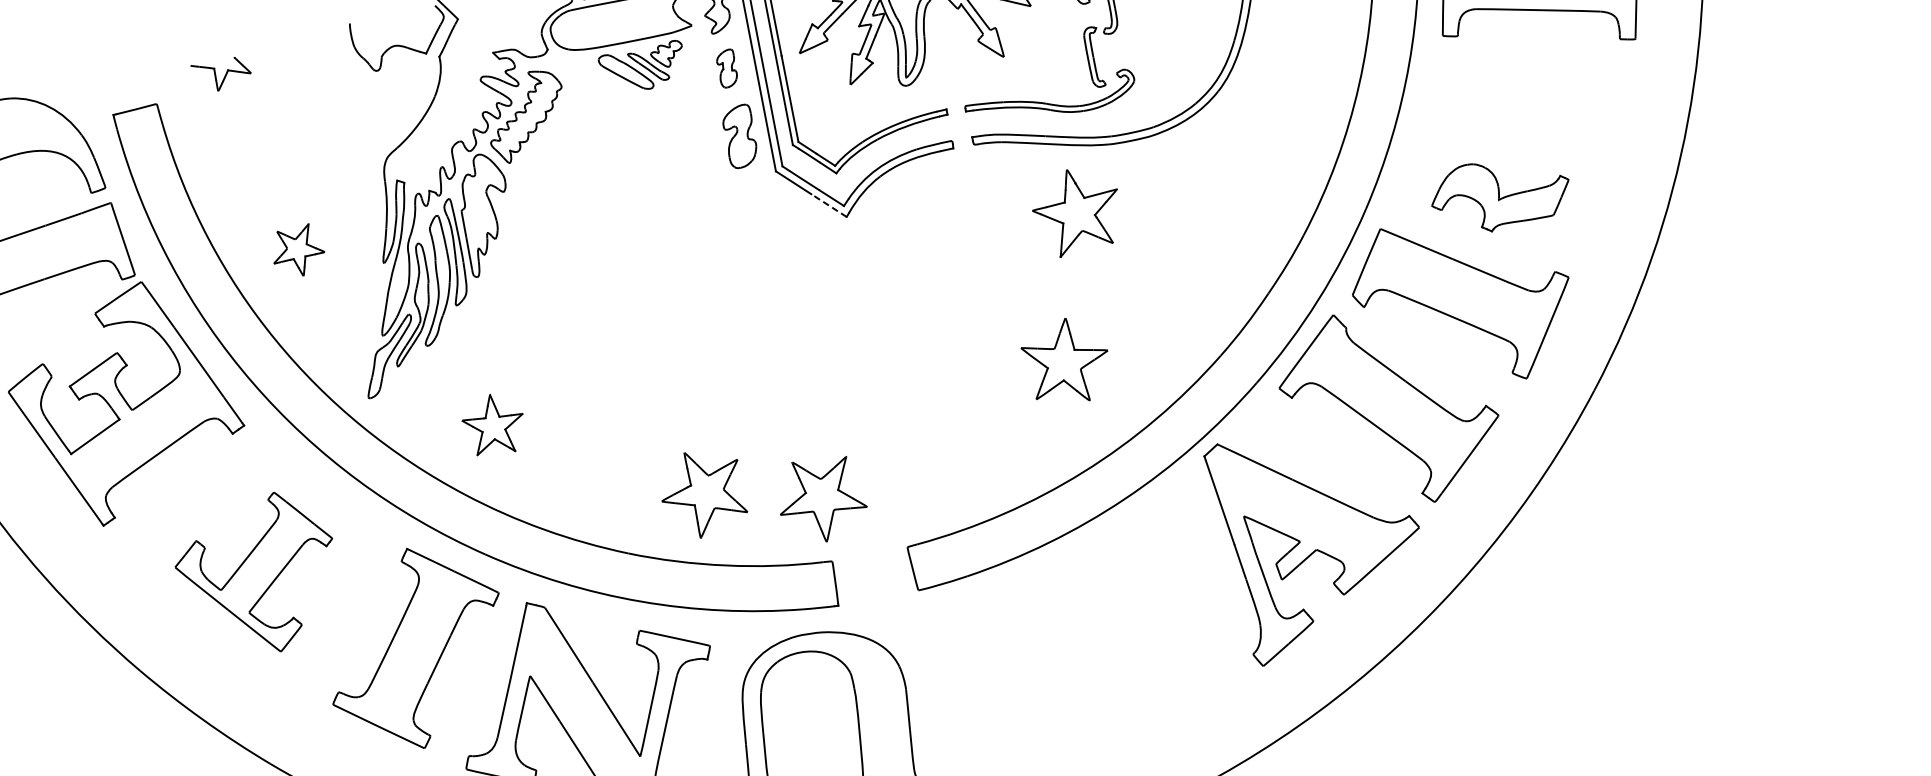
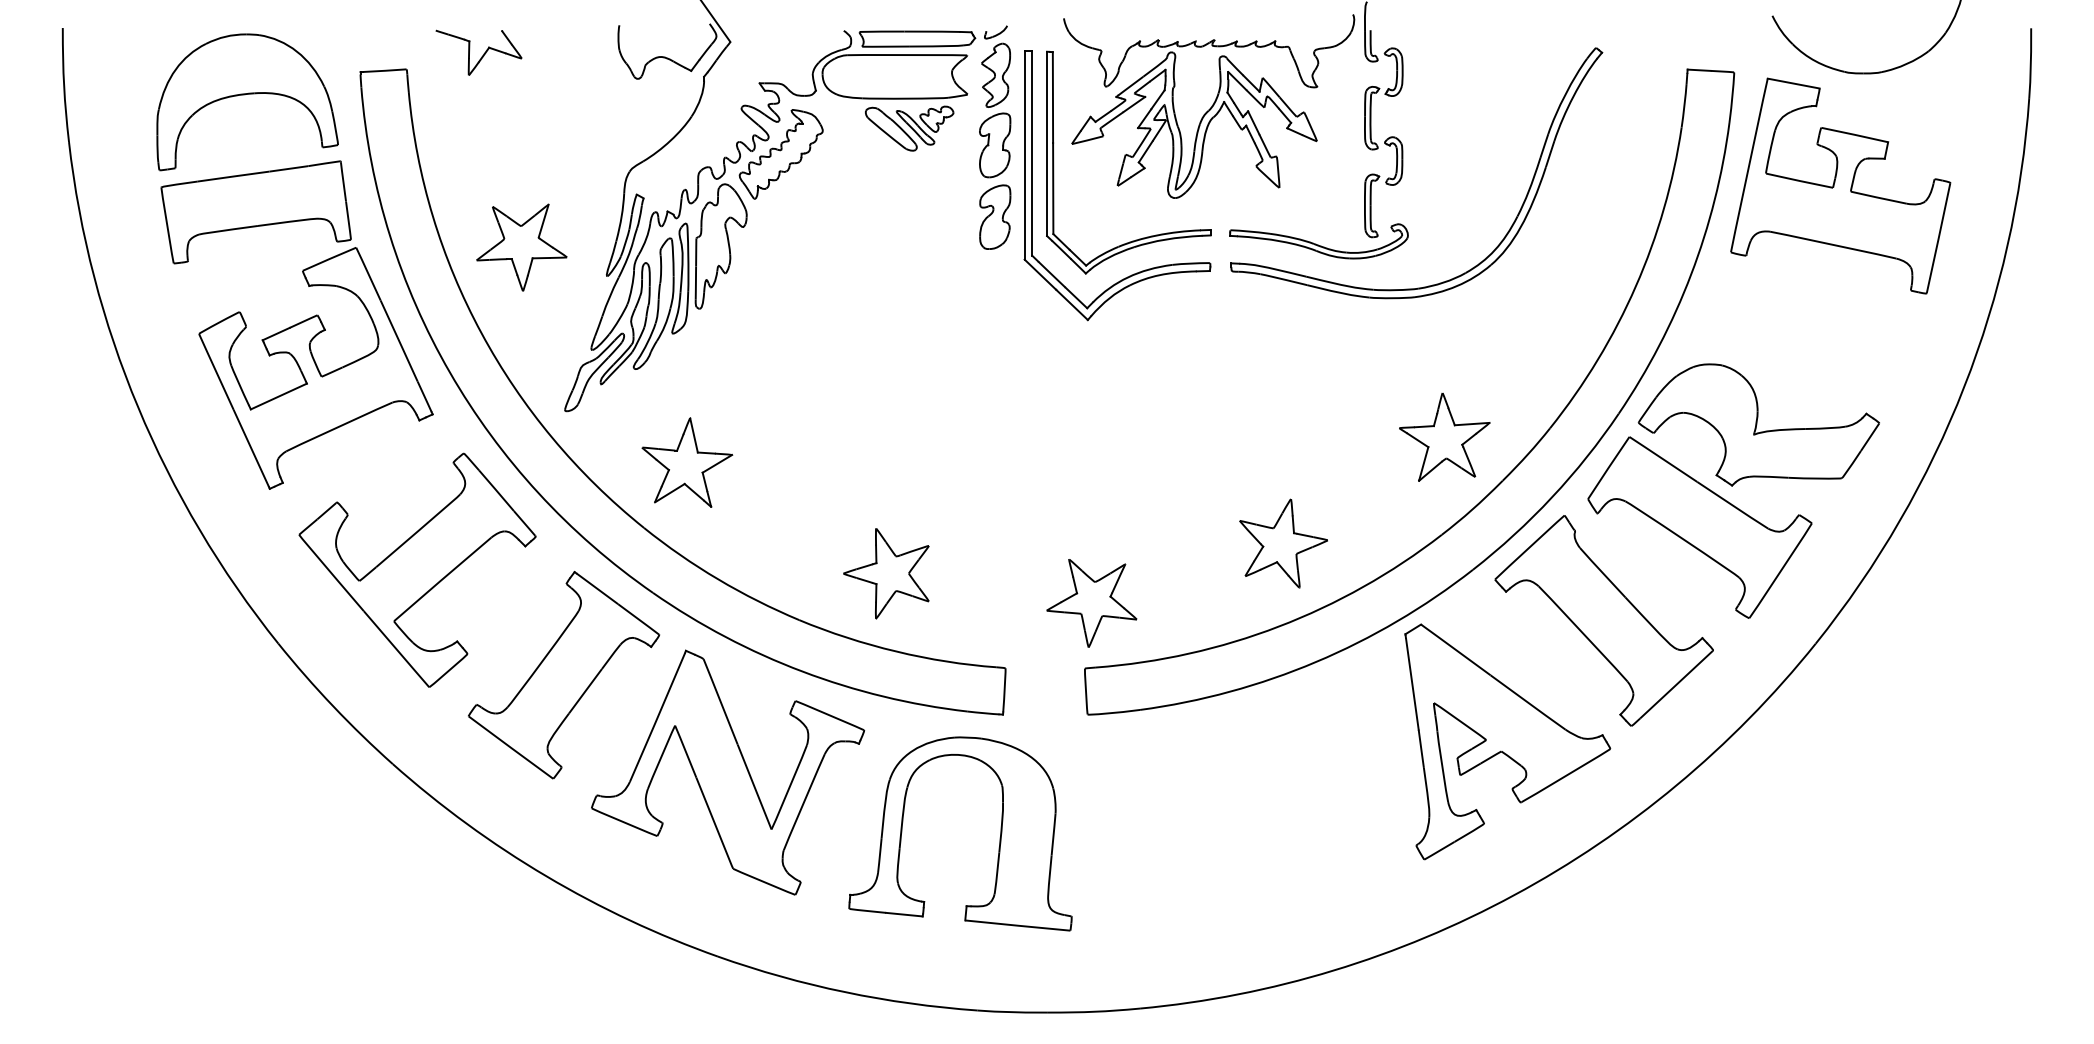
part: (727, 68) -> (995, 145), size x1.67
part: (221, 74) -> (478, 52), size x1.43
part: (1500, 193) -> (1758, 424), size x1.67
line: (829, 205) -> (1072, 304), dashed -> solid
part: (1076, 210) -> (1444, 436), moved
part: (297, 251) -> (521, 247), size x1.67
part: (1066, 361) -> (1283, 543), moved
part: (493, 424) -> (687, 462), size x1.43
part: (821, 499) -> (1091, 603), moved
part: (258, 575) -> (417, 569), size x1.43

